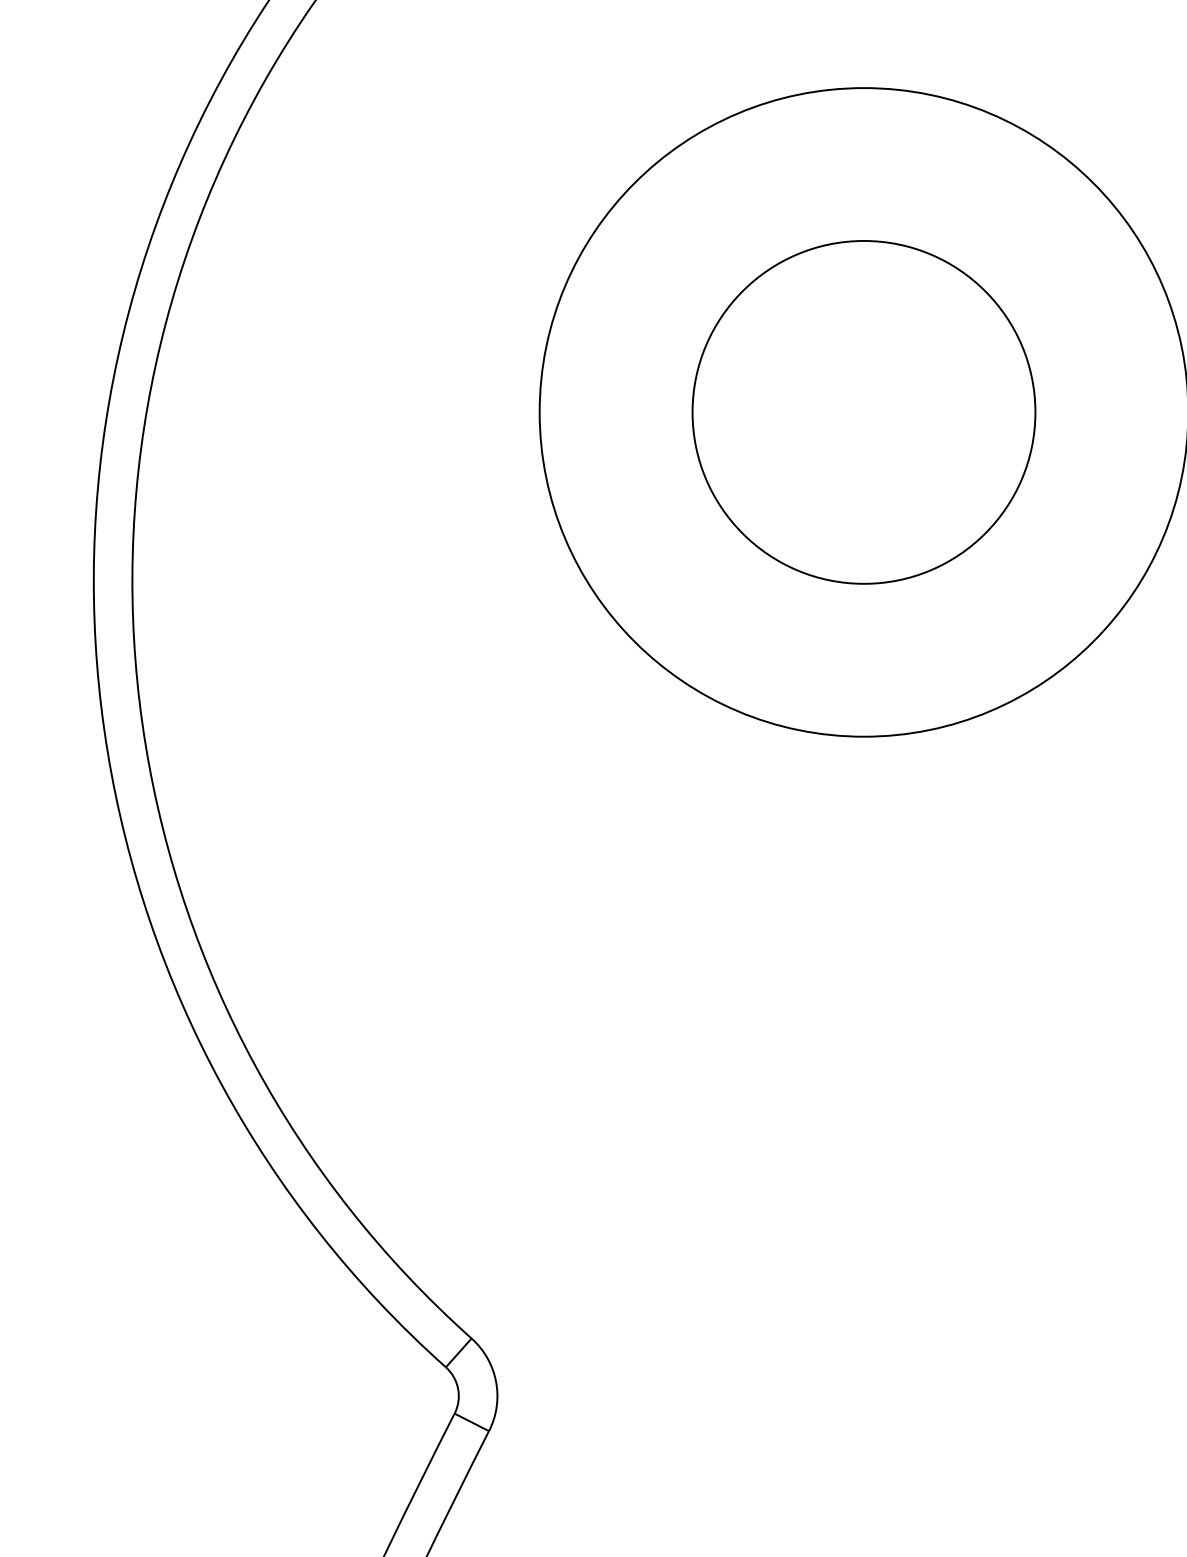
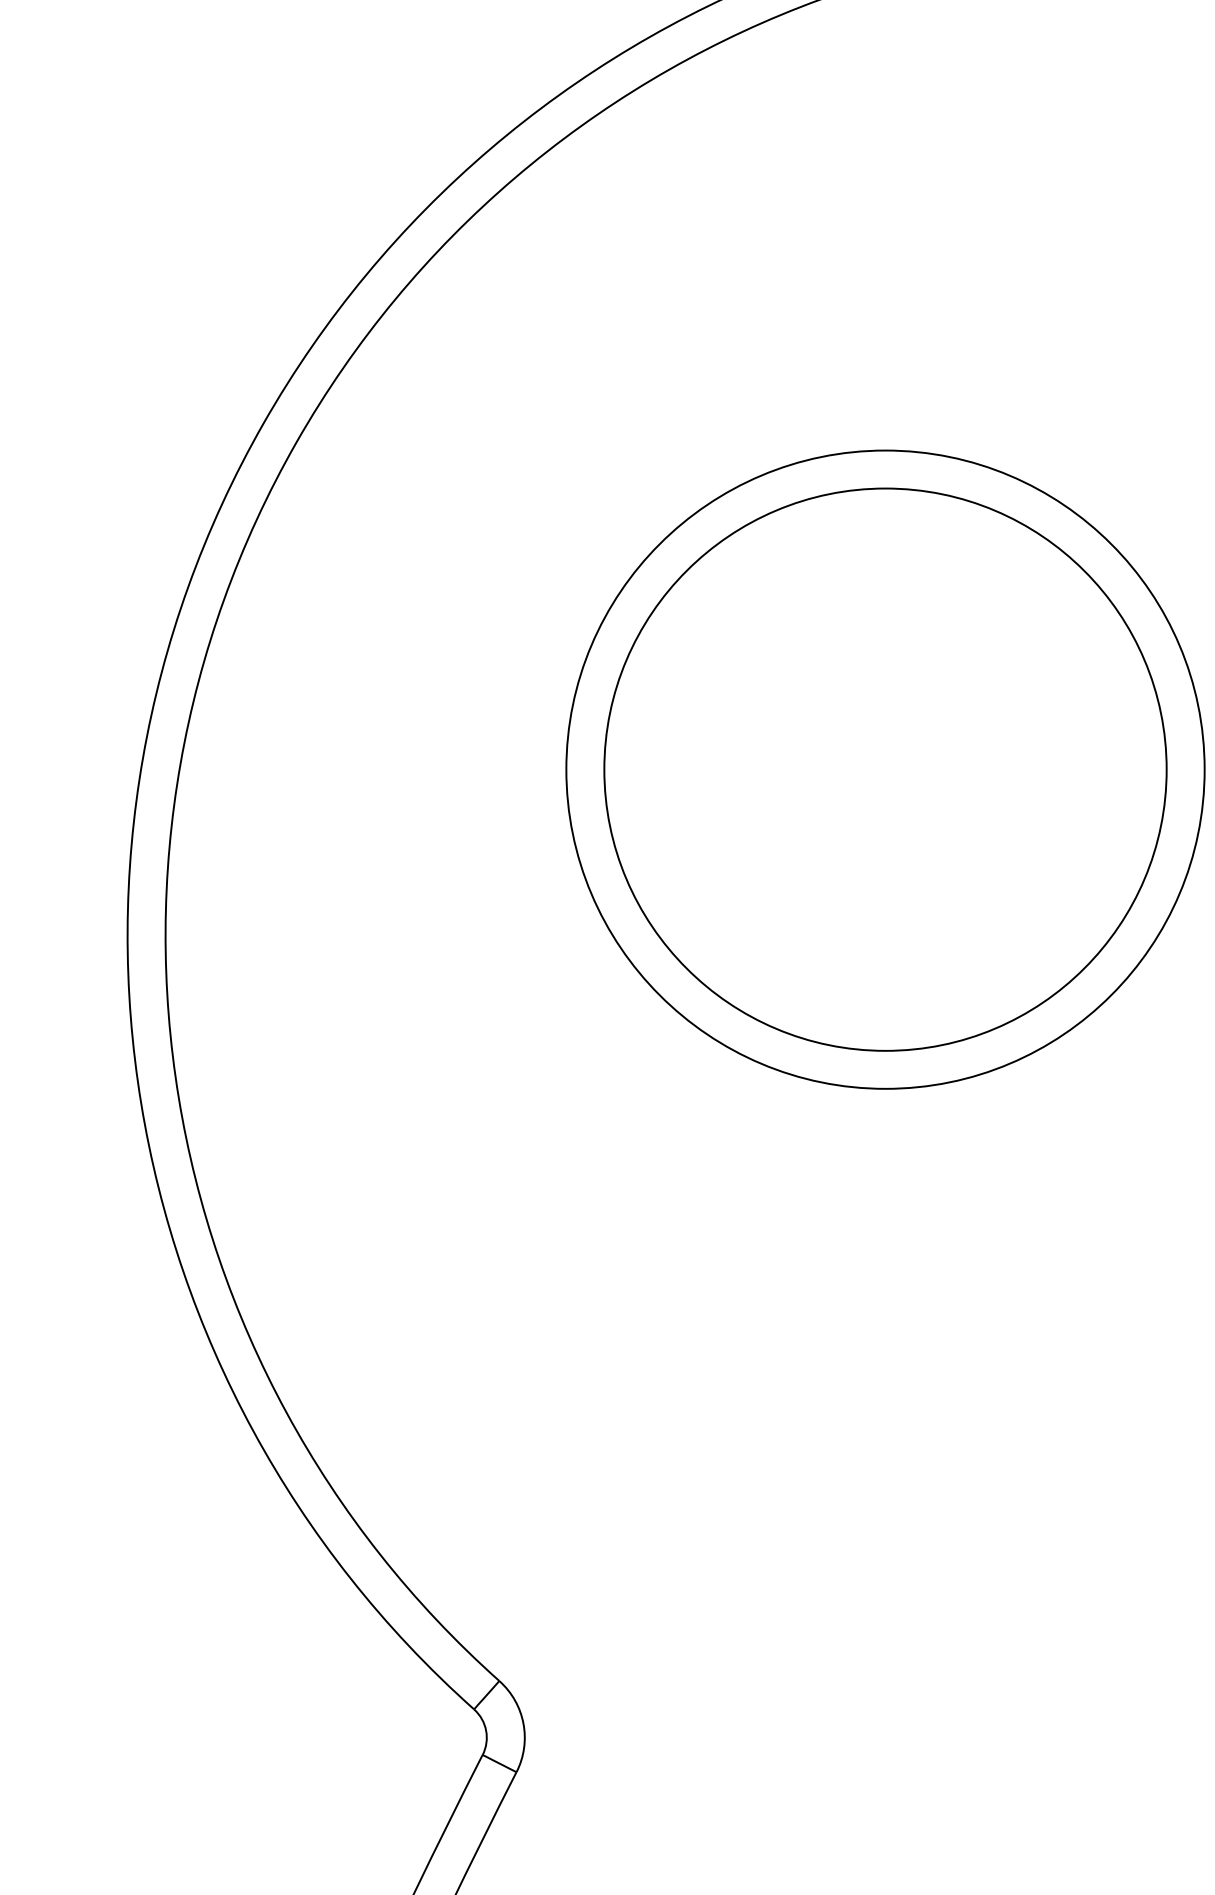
circle: (863, 412) -> (885, 769), size x1.67

